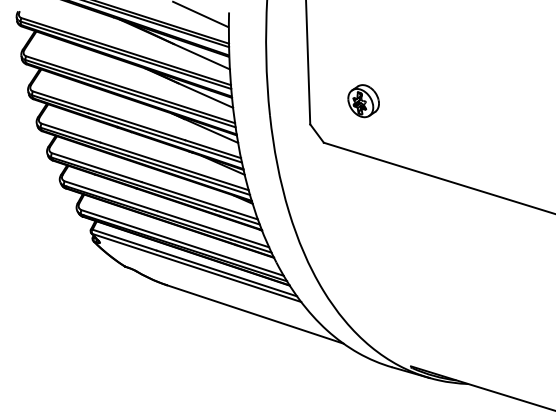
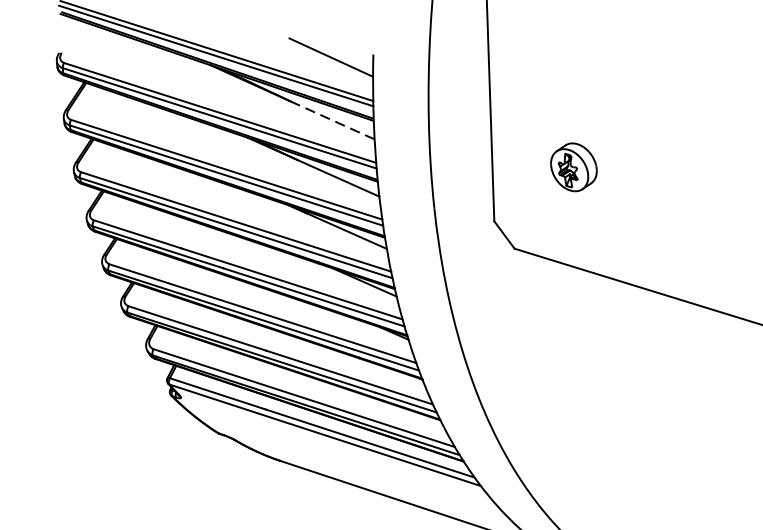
line: (201, 56) -> (332, 120), solid -> dashed
part: (363, 101) -> (573, 167), moved

